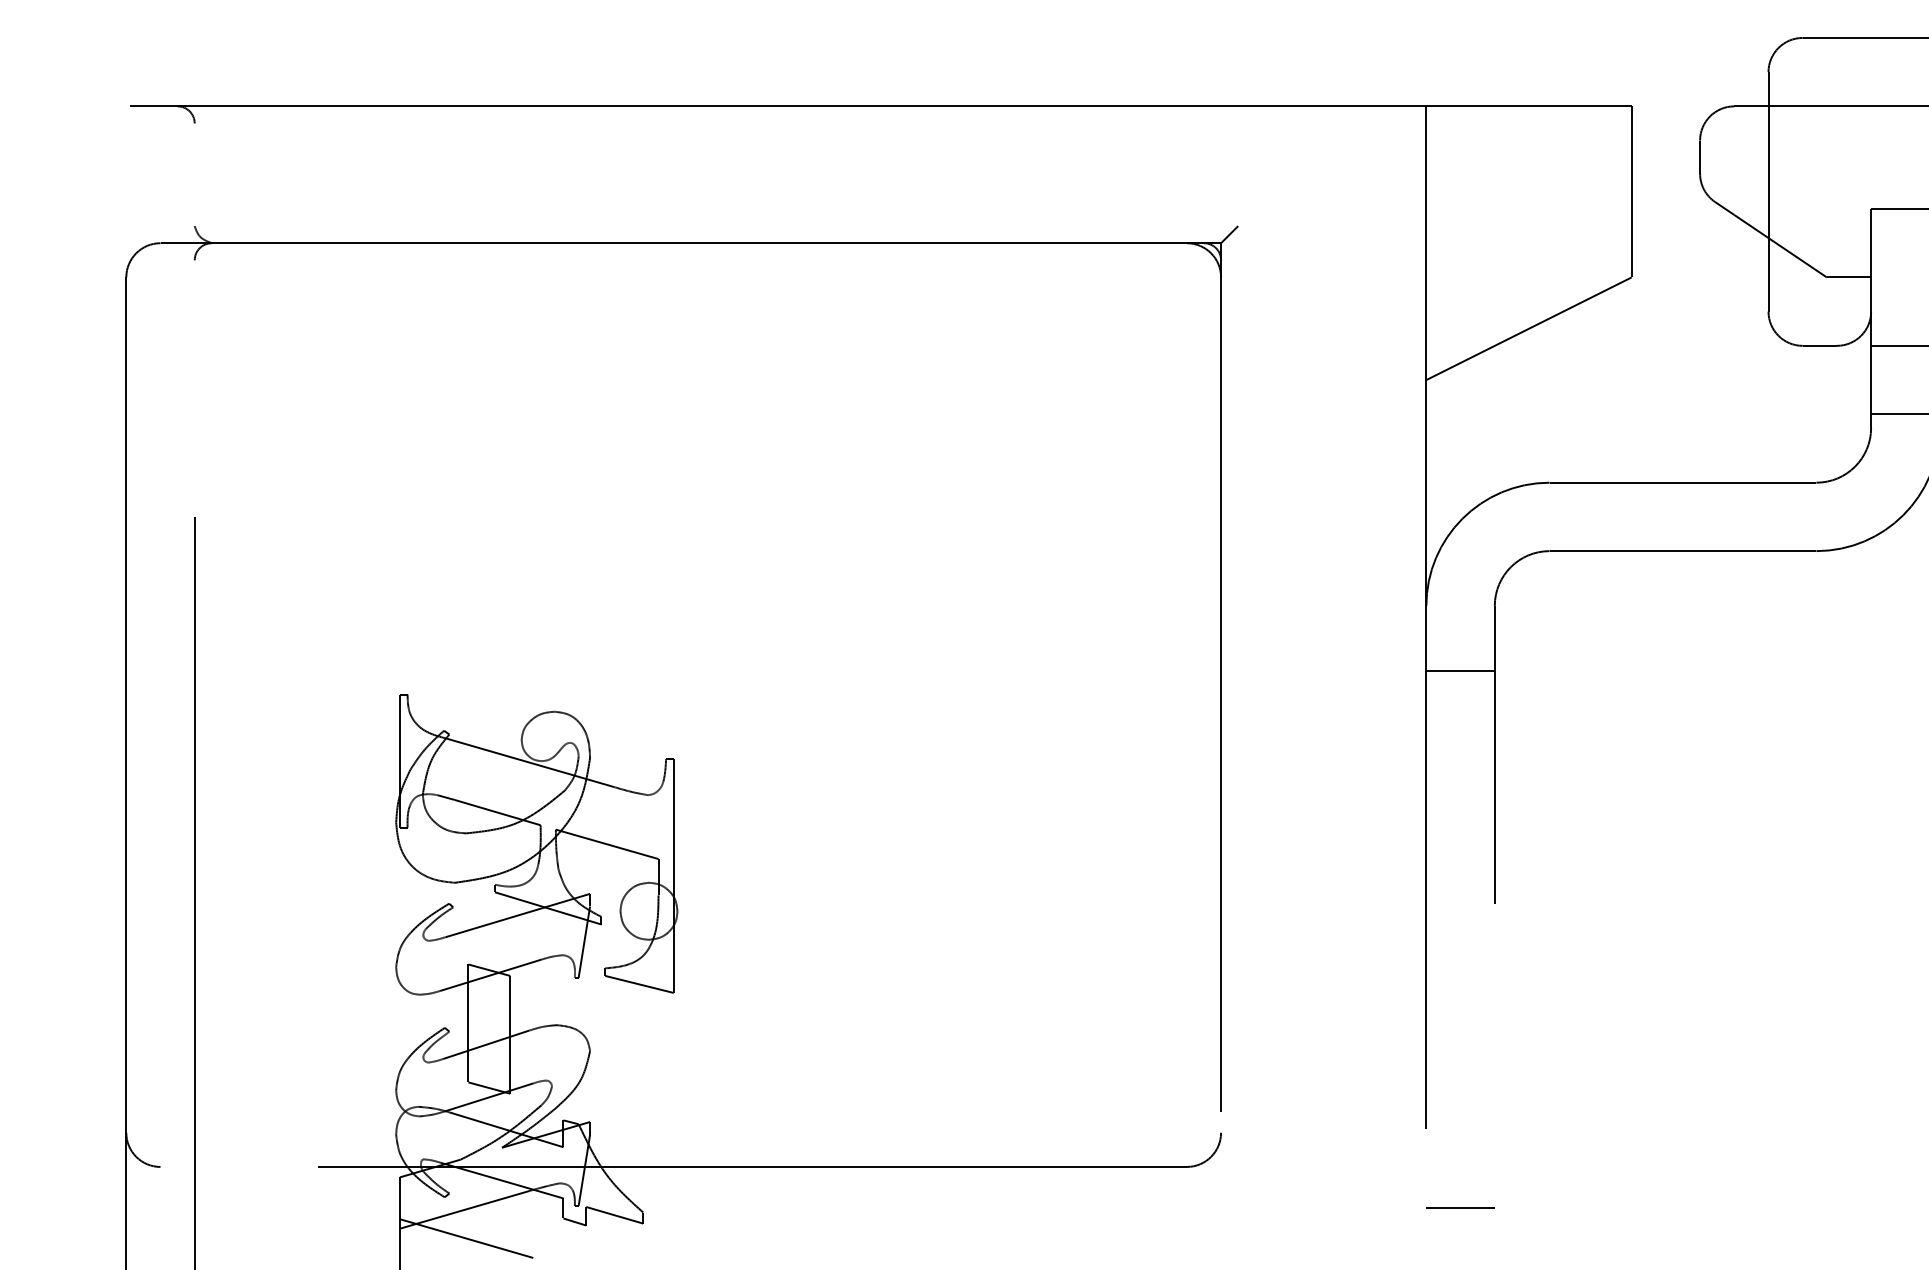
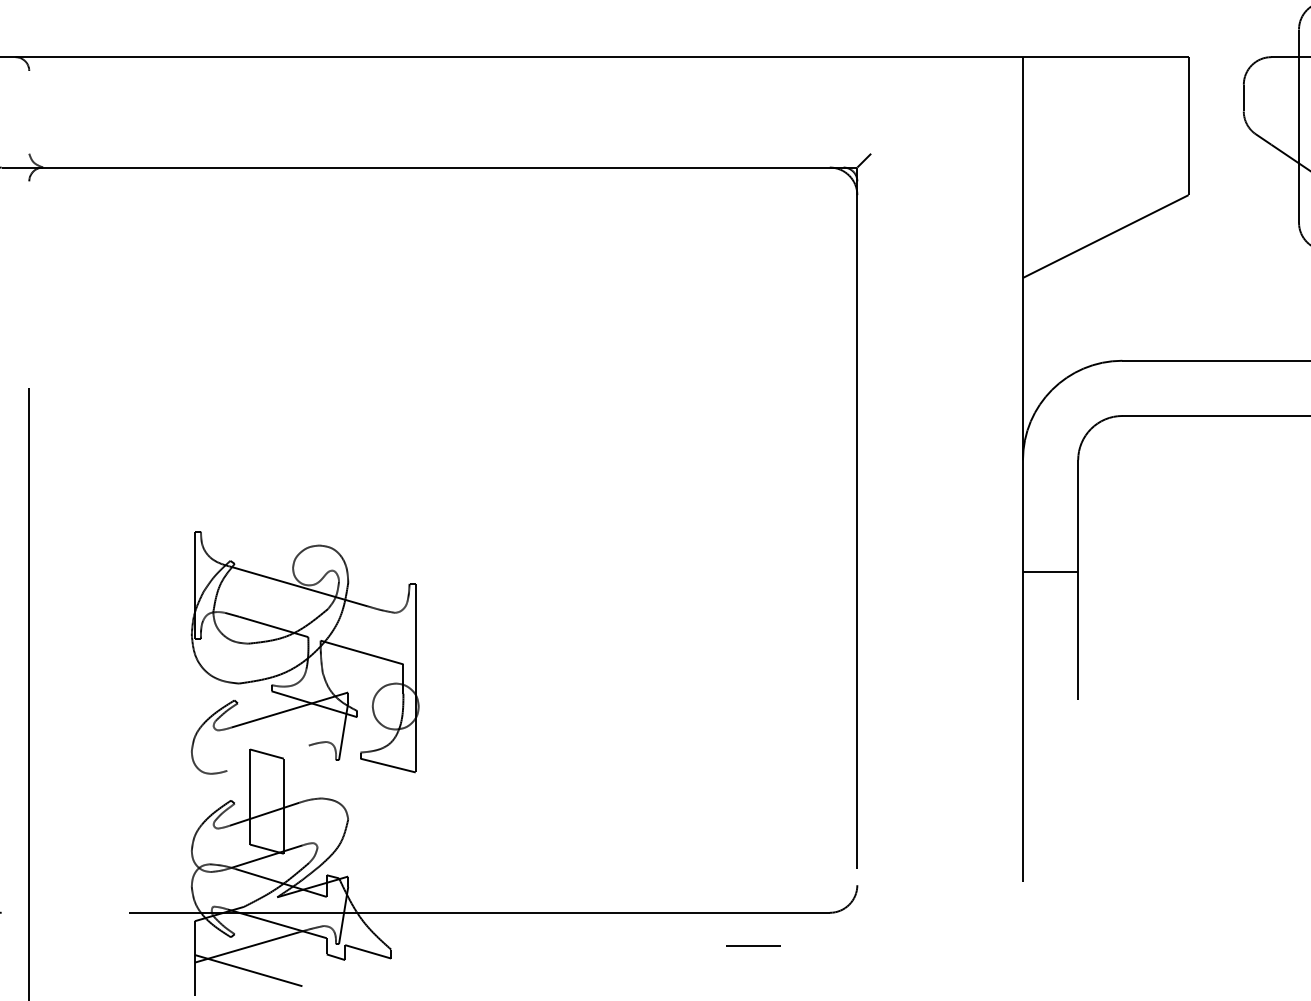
line: (1460, 670) -> (1050, 571), moved
line: (490, 974) -> (267, 757), removed
line: (1460, 1207) -> (753, 945), moved

